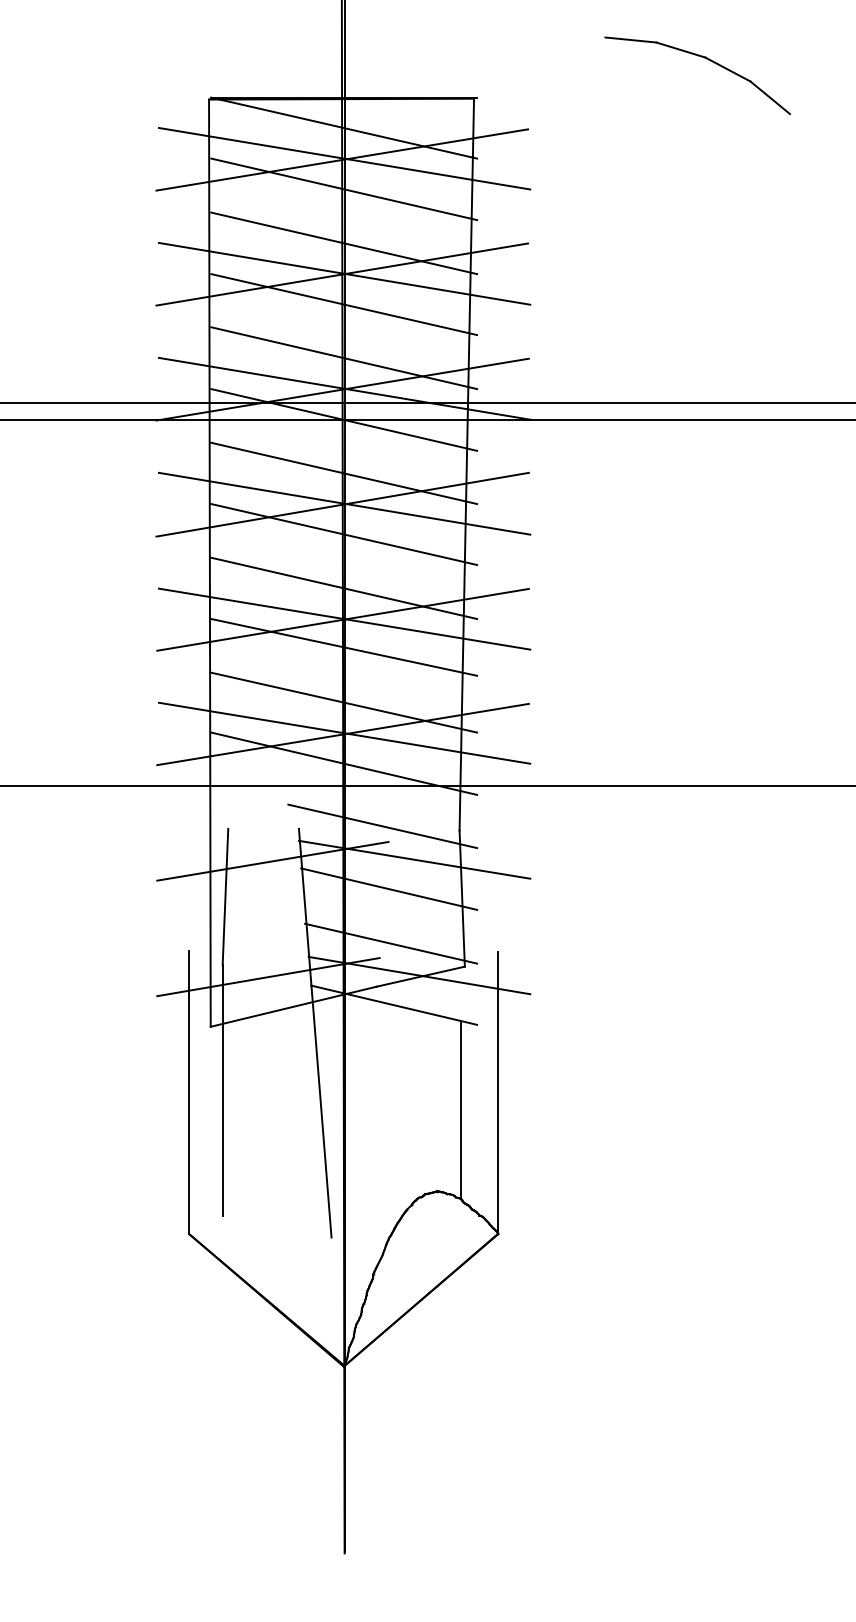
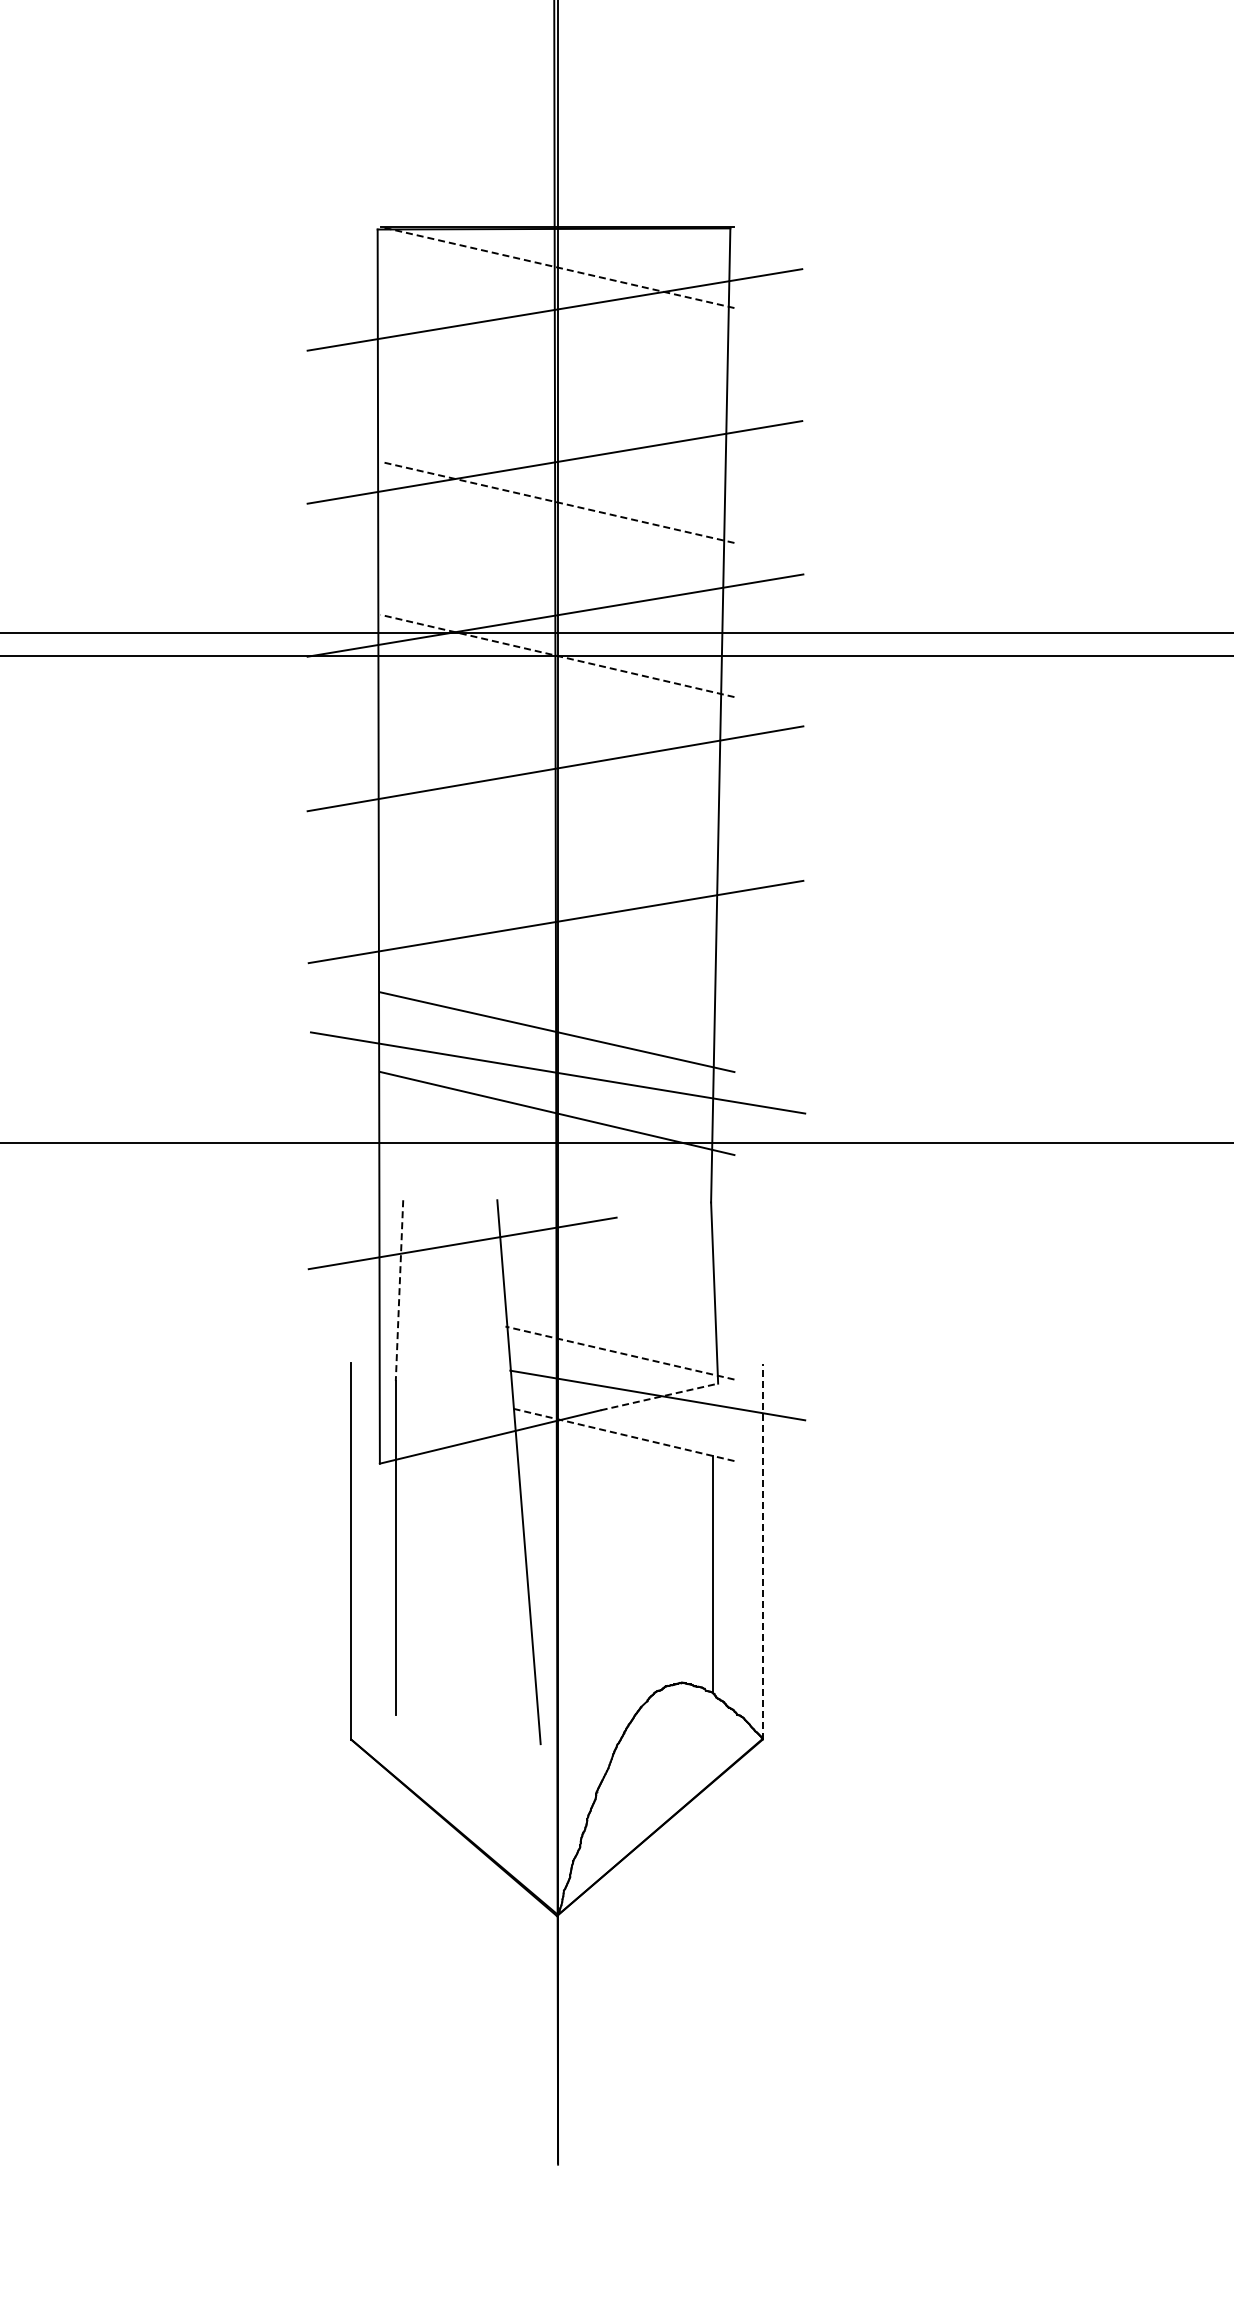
part: (701, 57) -> (1033, 173), removed
line: (344, 128) -> (557, 267), solid -> dashed
line: (344, 158) -> (557, 308), removed
line: (344, 188) -> (557, 348), removed
line: (344, 243) -> (557, 420), removed
line: (344, 273) -> (557, 461), removed
line: (344, 304) -> (557, 502), solid -> dashed
line: (344, 358) -> (557, 573), removed
line: (344, 388) -> (557, 614), removed
line: (344, 419) -> (557, 655), solid -> dashed
line: (344, 472) -> (557, 726), removed
line: (344, 503) -> (557, 767), removed
line: (344, 534) -> (557, 808), removed
line: (344, 587) -> (557, 879), removed
line: (344, 618) -> (557, 920), removed
line: (344, 647) -> (557, 958), removed
line: (342, 734) -> (555, 1074), removed
line: (382, 826) -> (608, 1196), removed
line: (414, 859) -> (651, 1241), removed
line: (389, 889) -> (617, 1280), removed
line: (225, 897) -> (399, 1291), solid -> dashed
line: (390, 944) -> (619, 1353), solid -> dashed
line: (420, 976) -> (659, 1396), solid -> dashed
line: (268, 977) -> (456, 1397), removed
line: (393, 1004) -> (623, 1434), solid -> dashed
line: (498, 1093) -> (762, 1552), solid -> dashed

